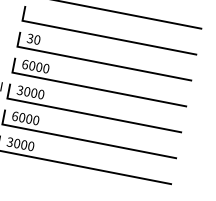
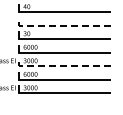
line: (101, 35) -> (60, 25), solid -> dashed
line: (85, 114) -> (60, 66), solid -> dashed

